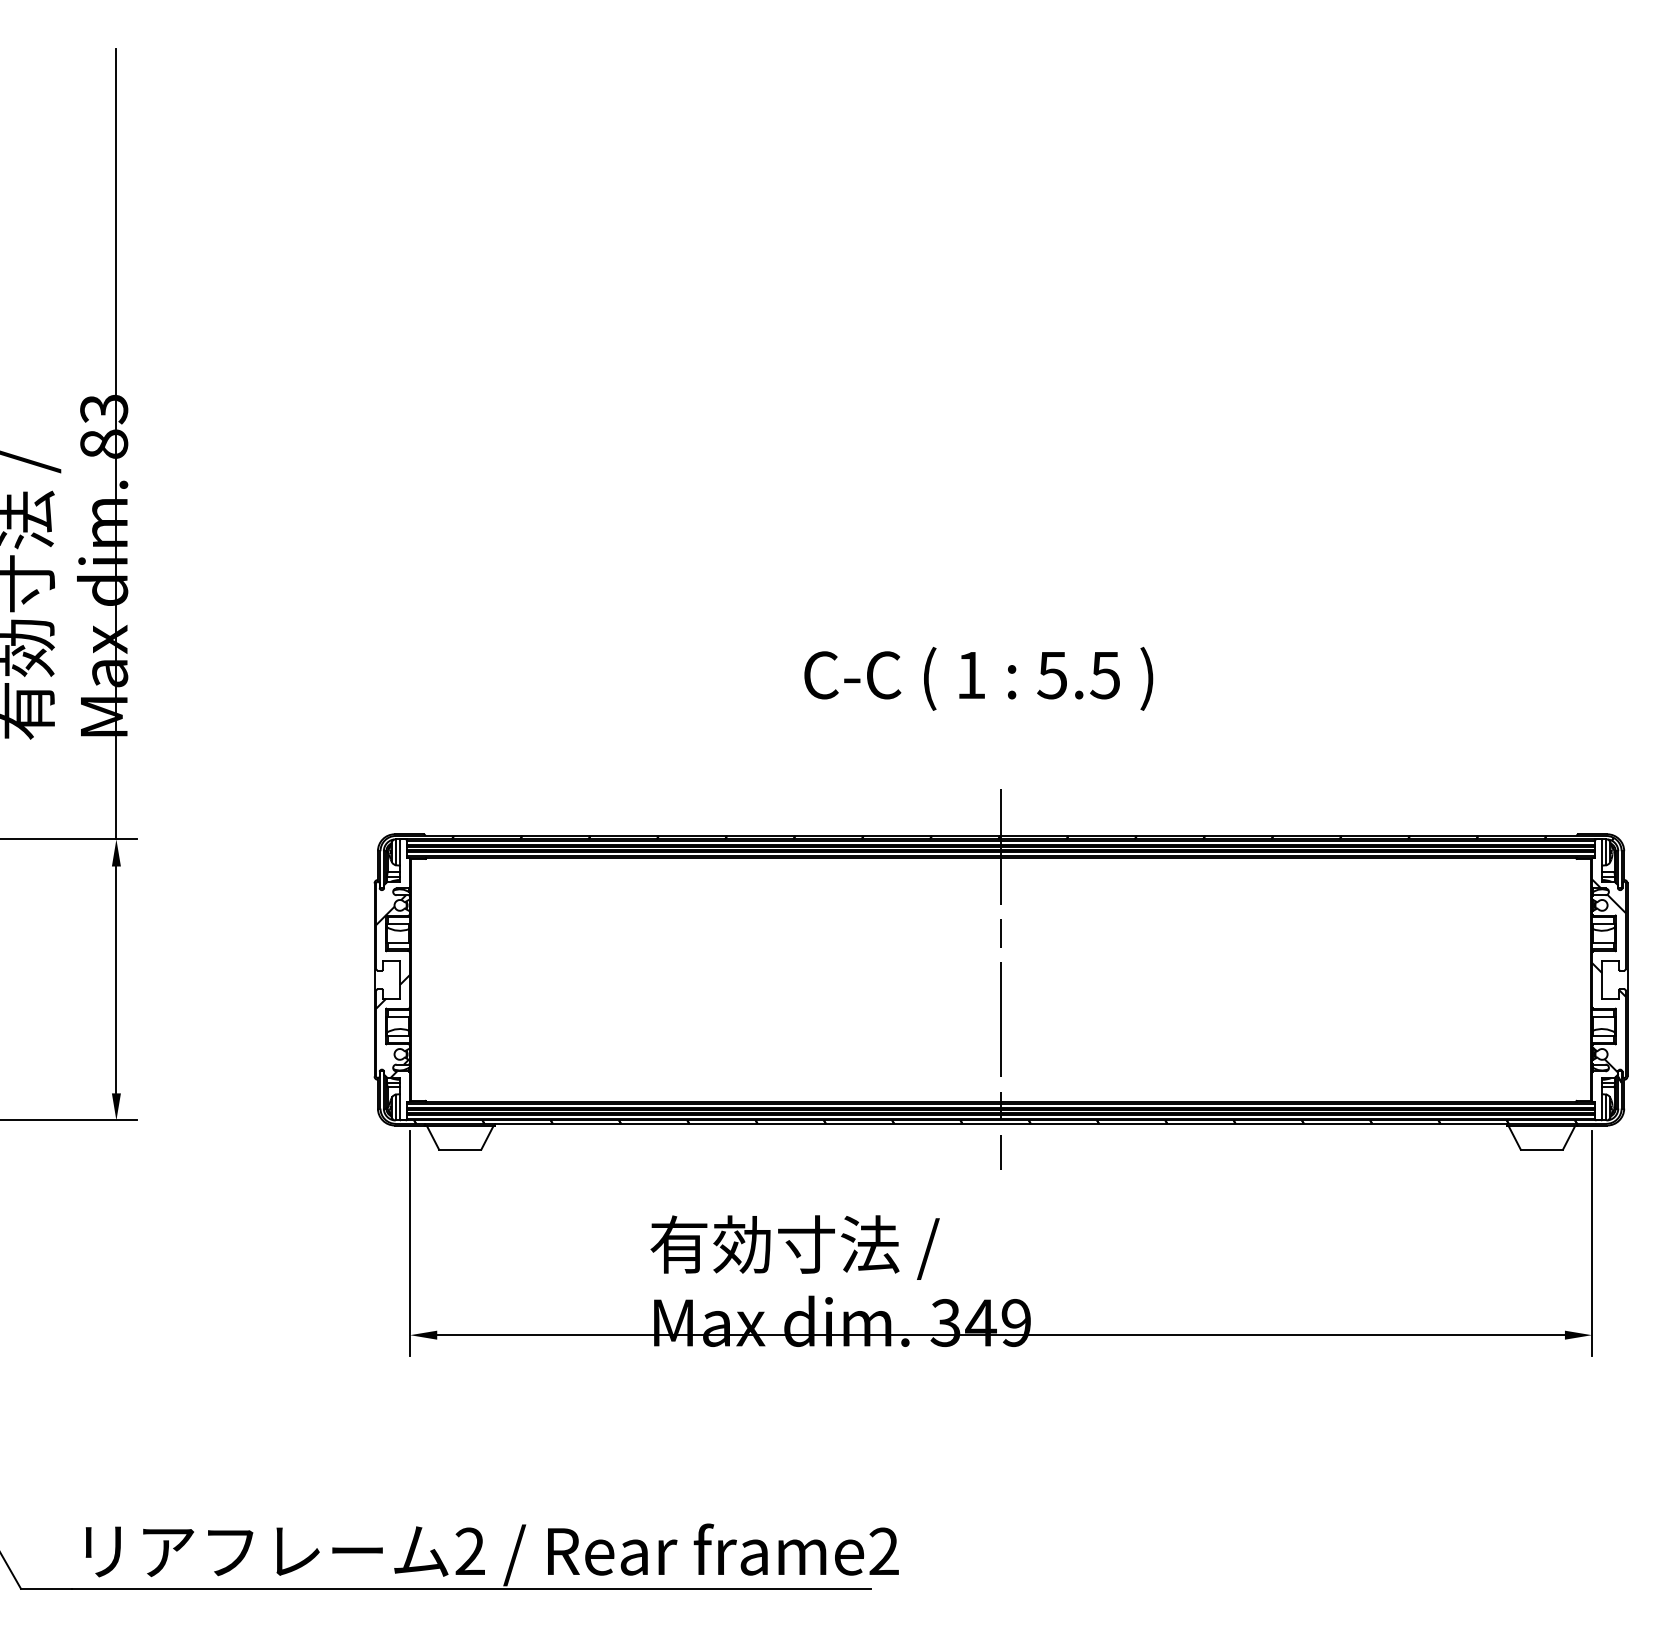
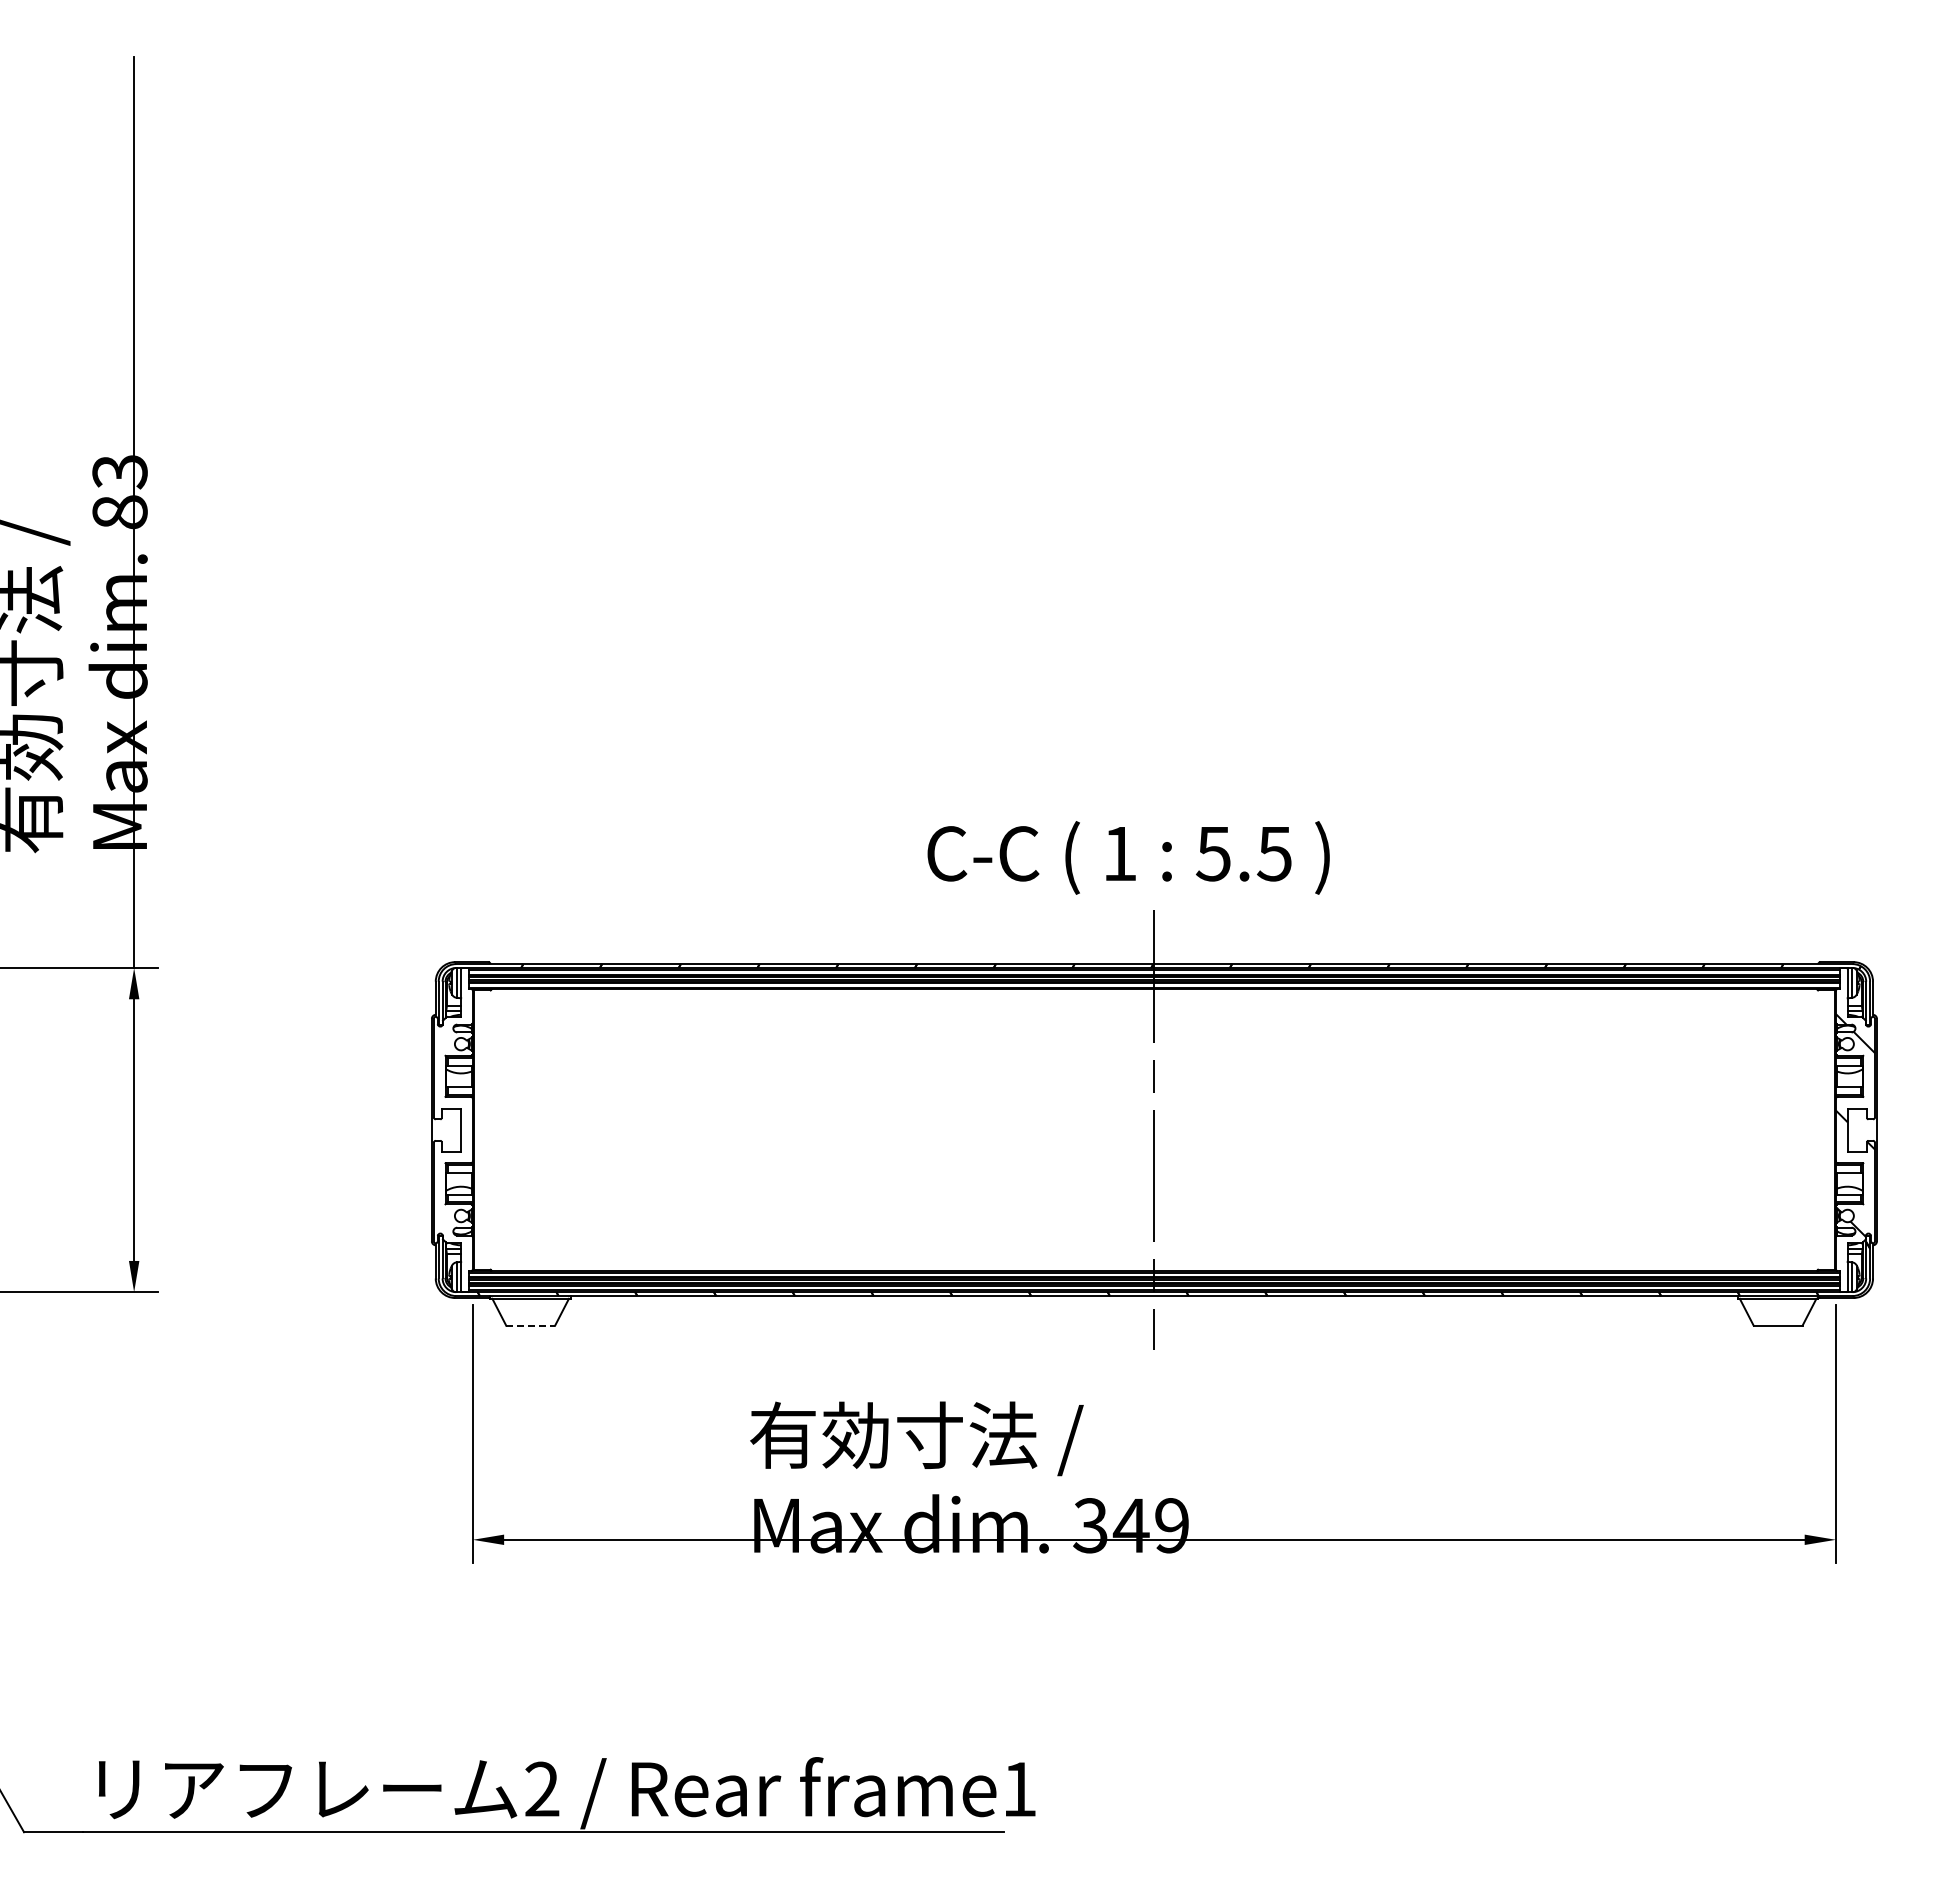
text: (978, 678) -> (1128, 857), moved
hatch: (392, 986) -> (452, 1137), removed
line: (460, 1149) -> (531, 1325), solid -> dashed
text: (884, 1550) -> (1019, 1788), frame2 -> frame1

